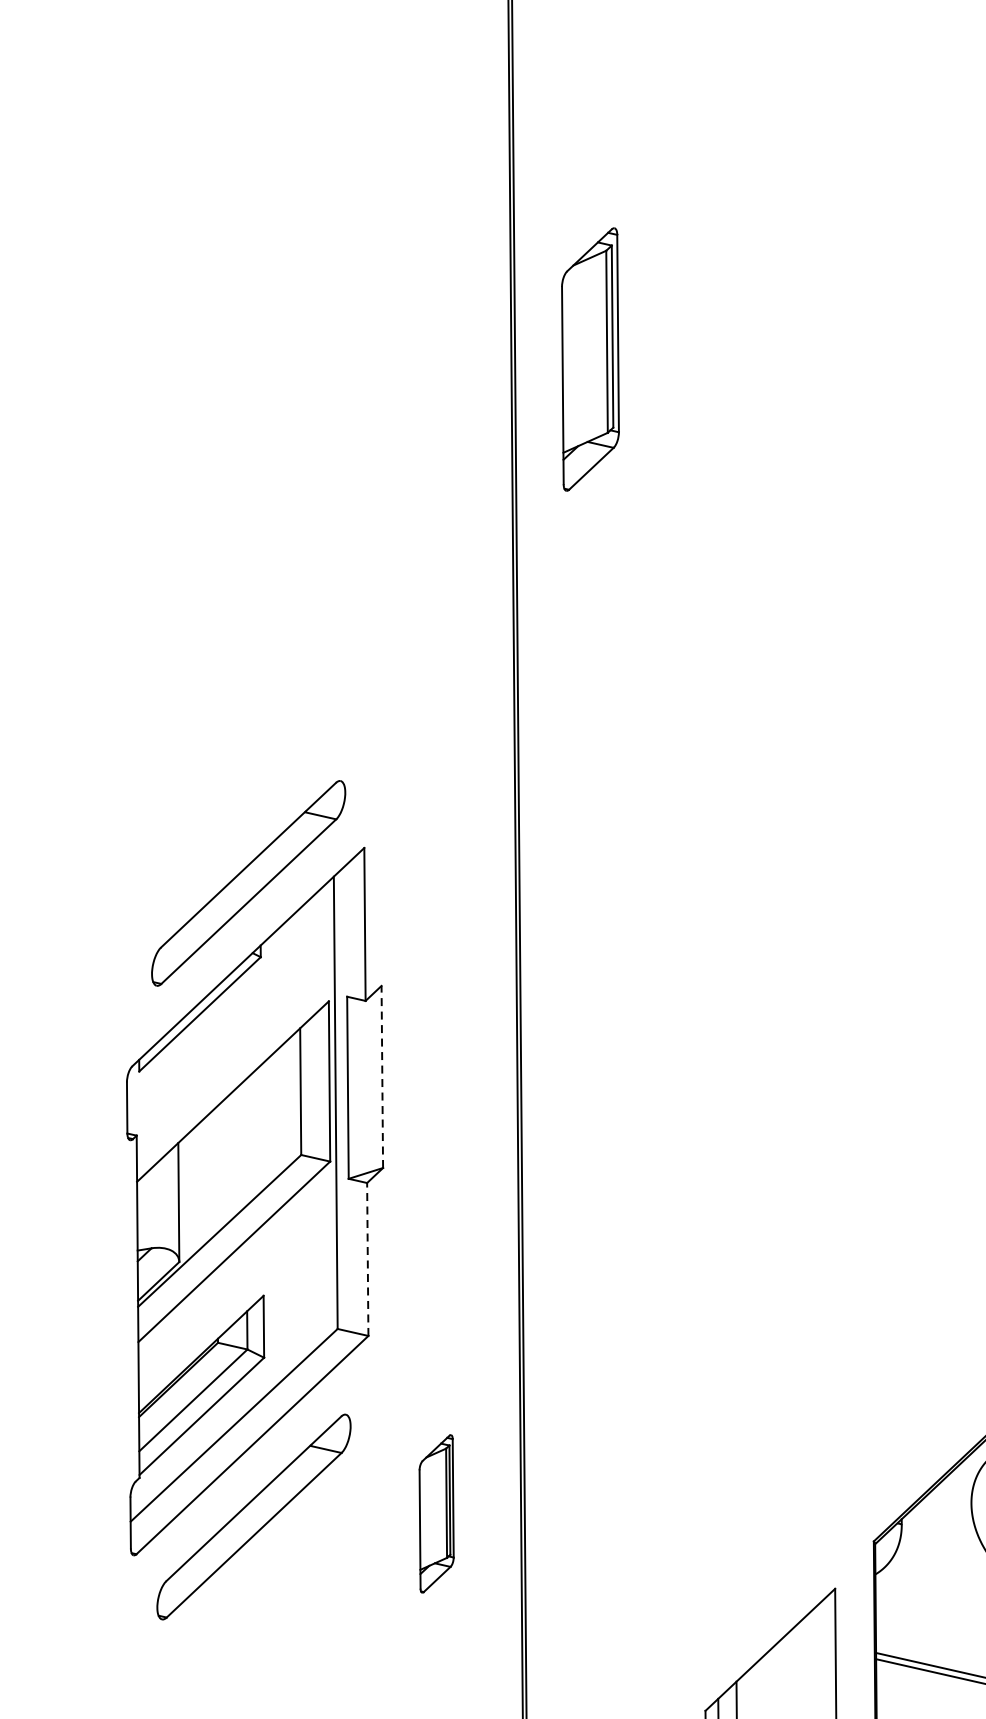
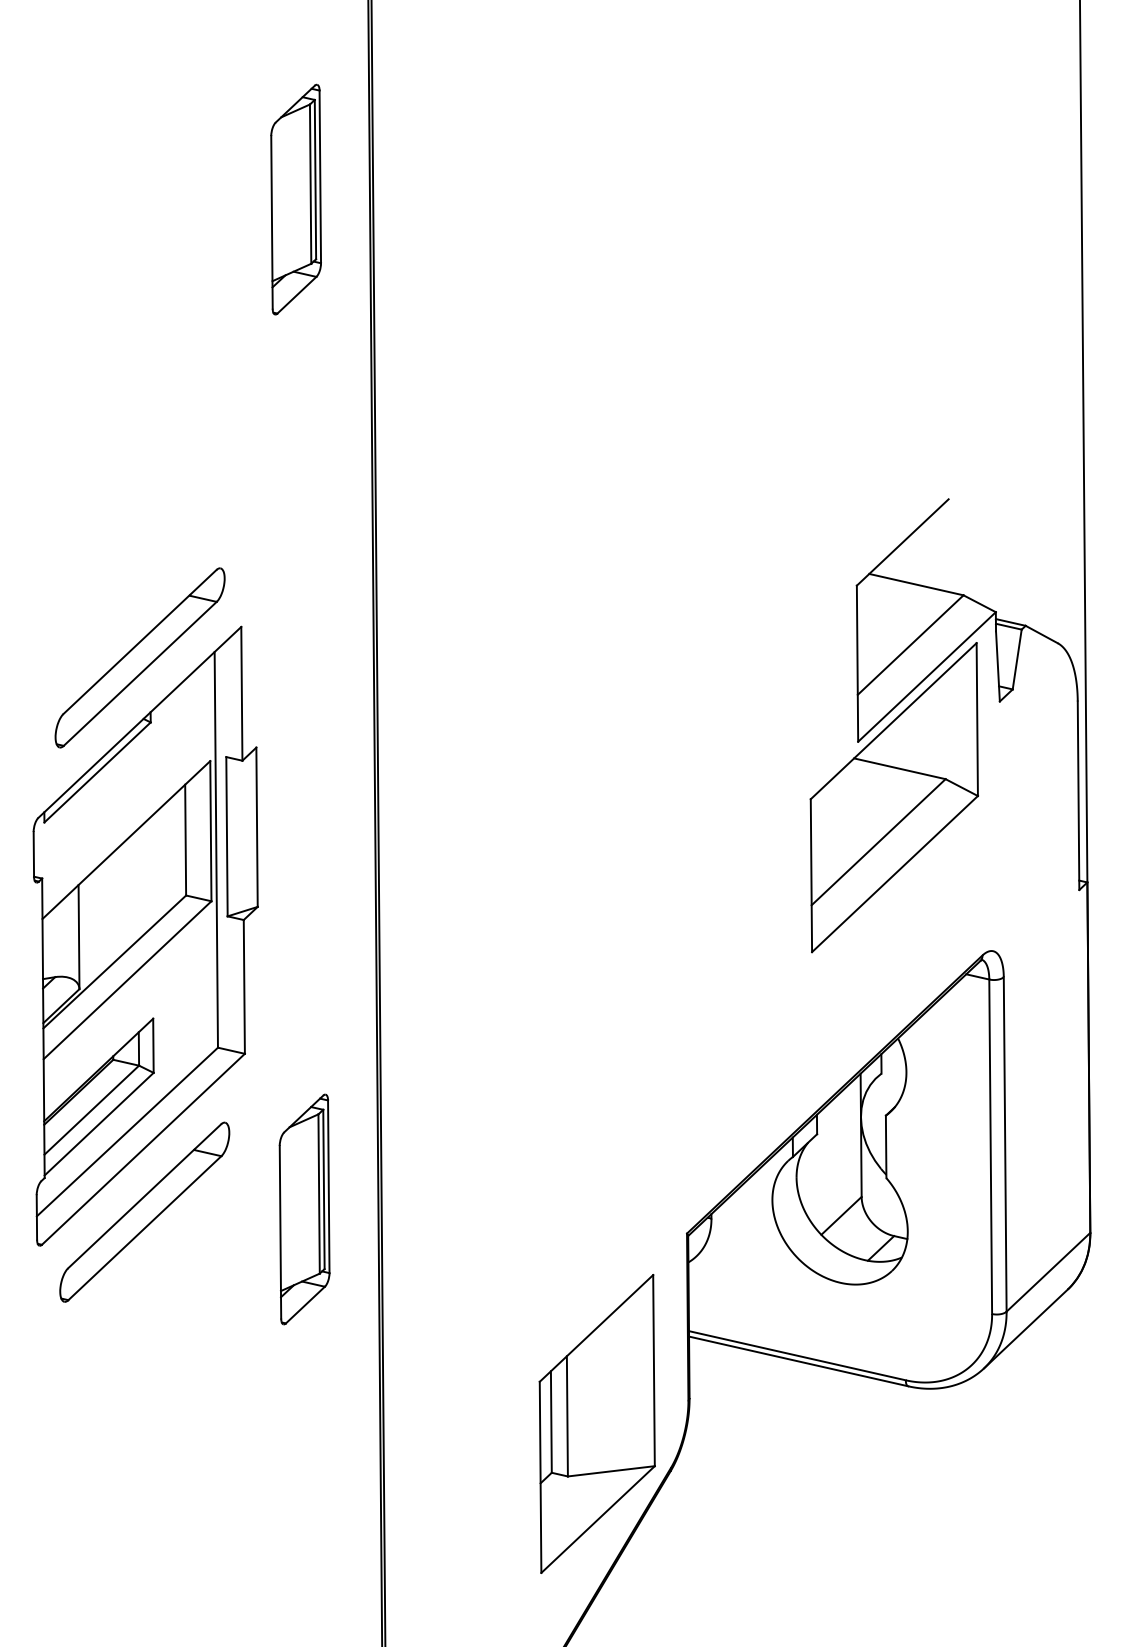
part: (589, 359) -> (295, 199), moved
line: (382, 1077) -> (257, 827), dashed -> solid
line: (367, 1259) -> (244, 986), dashed -> solid
part: (436, 1513) -> (304, 1209), size x1.67

